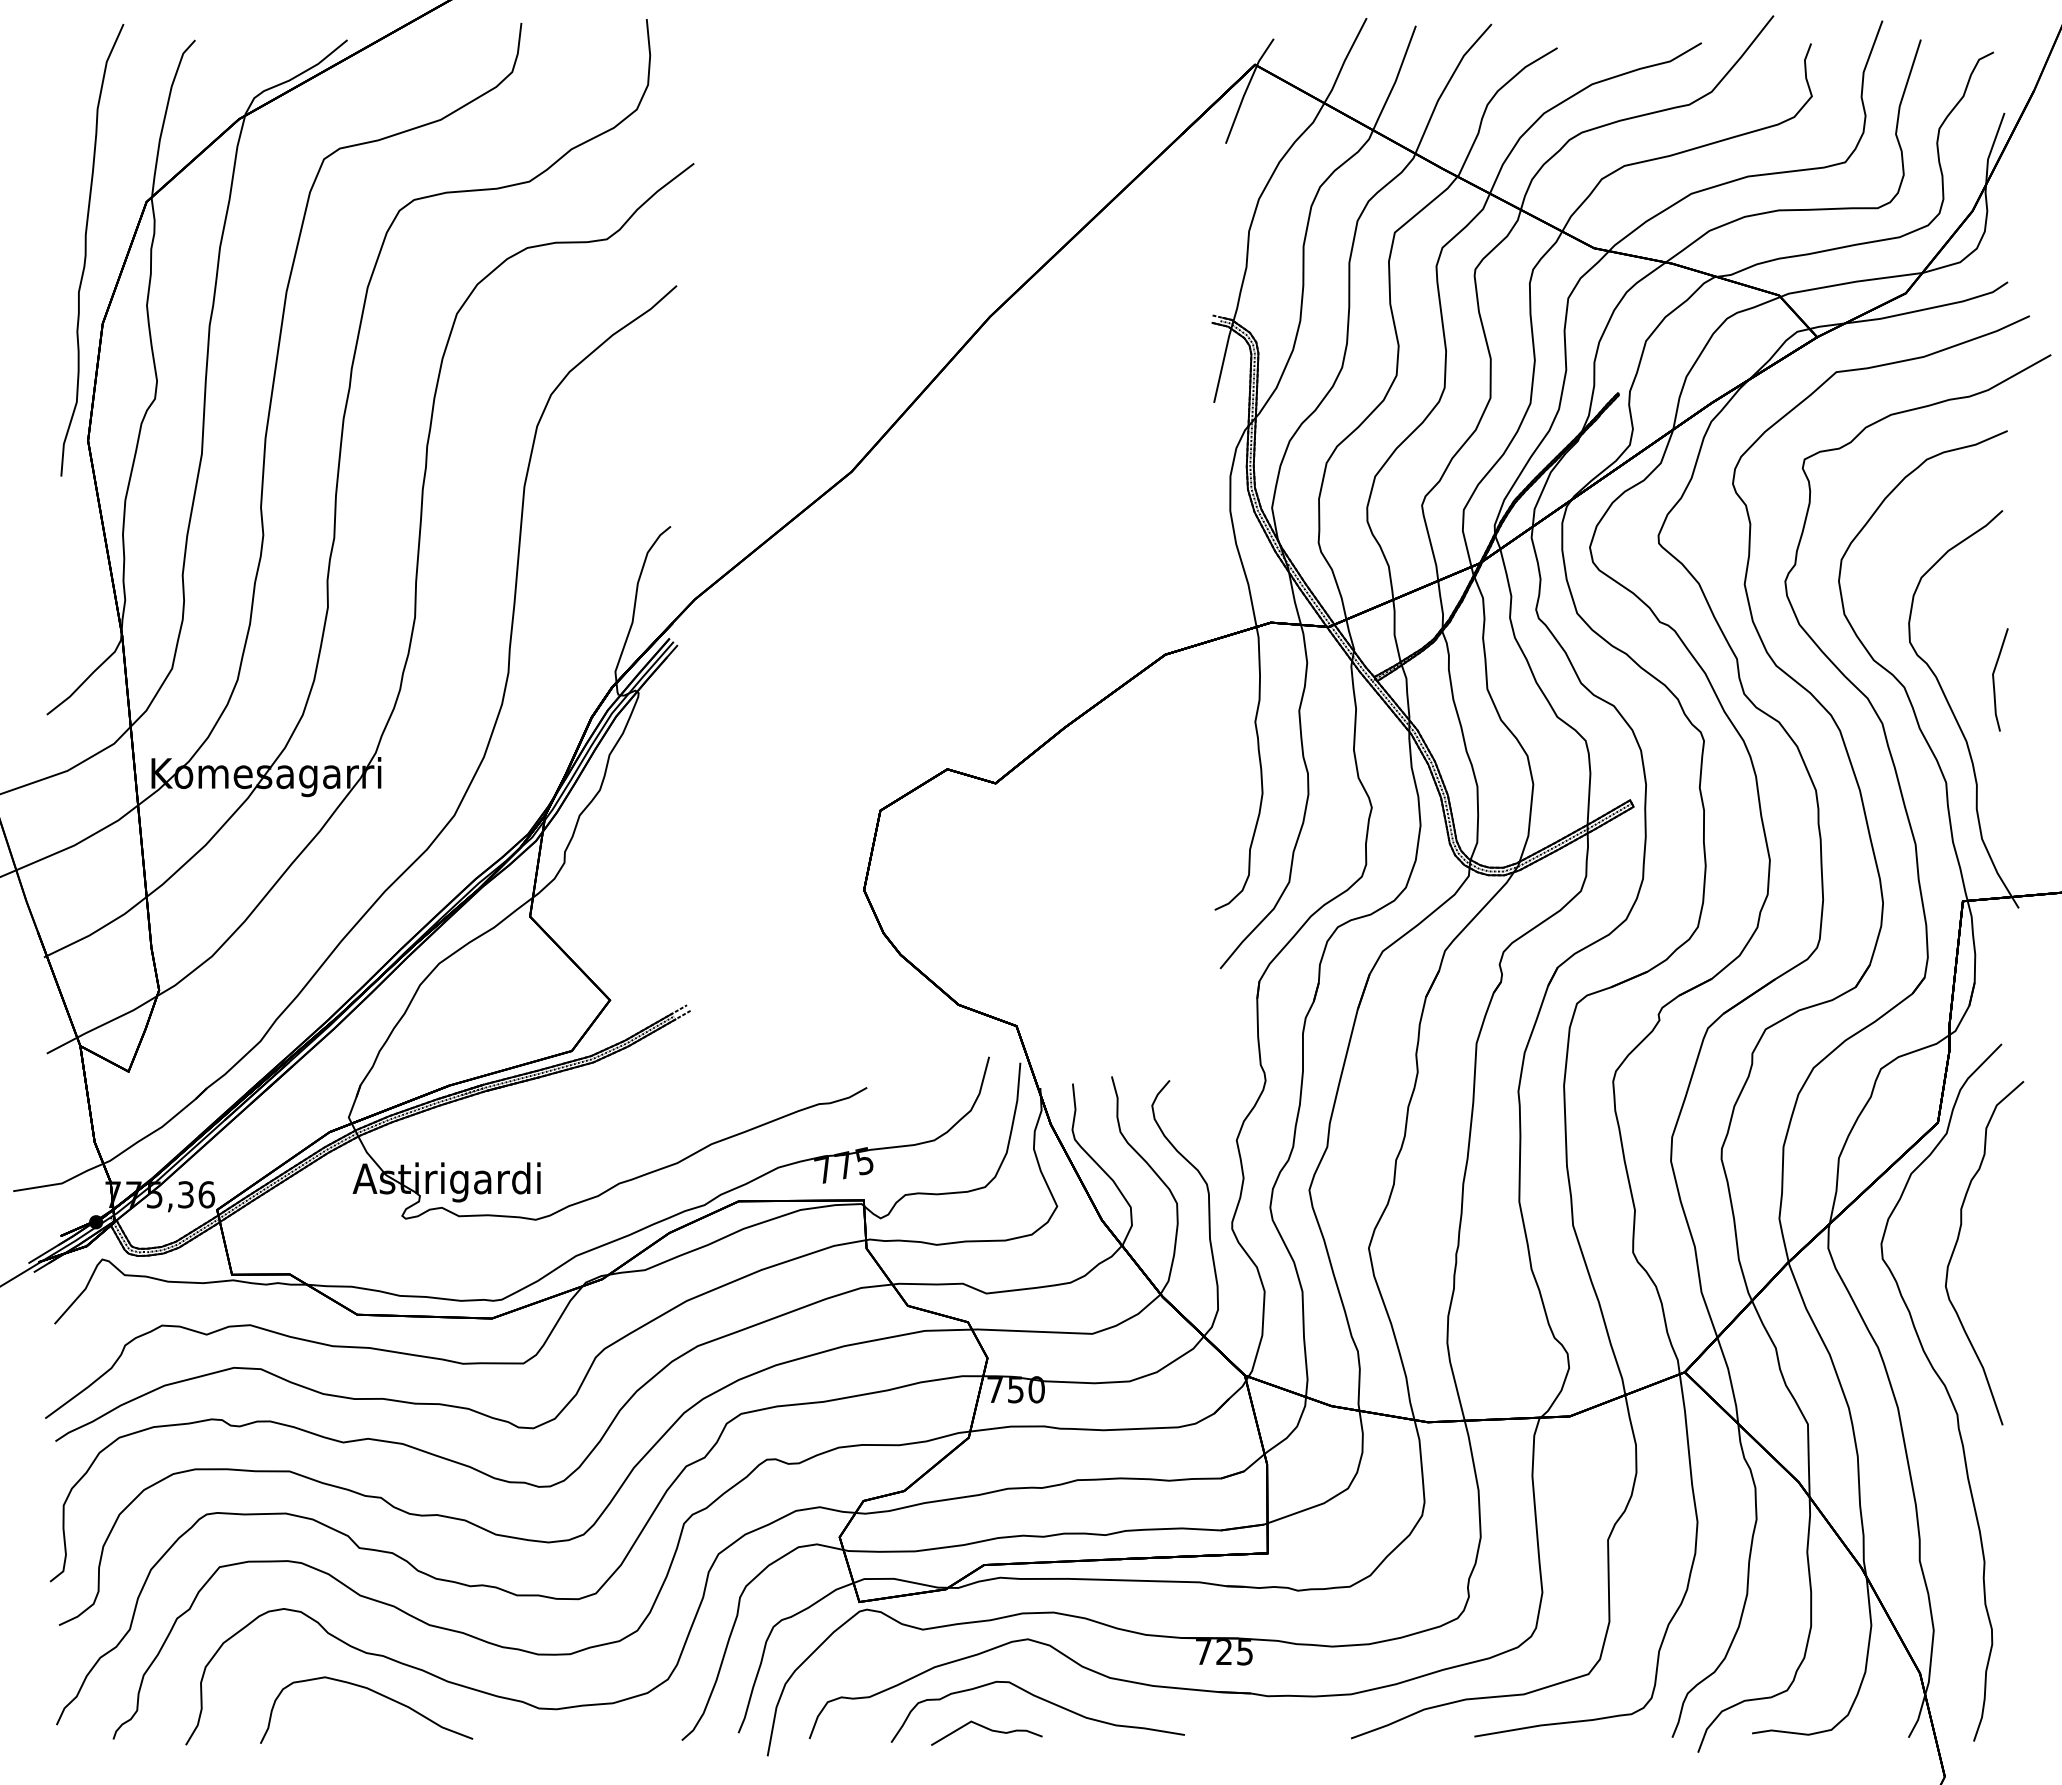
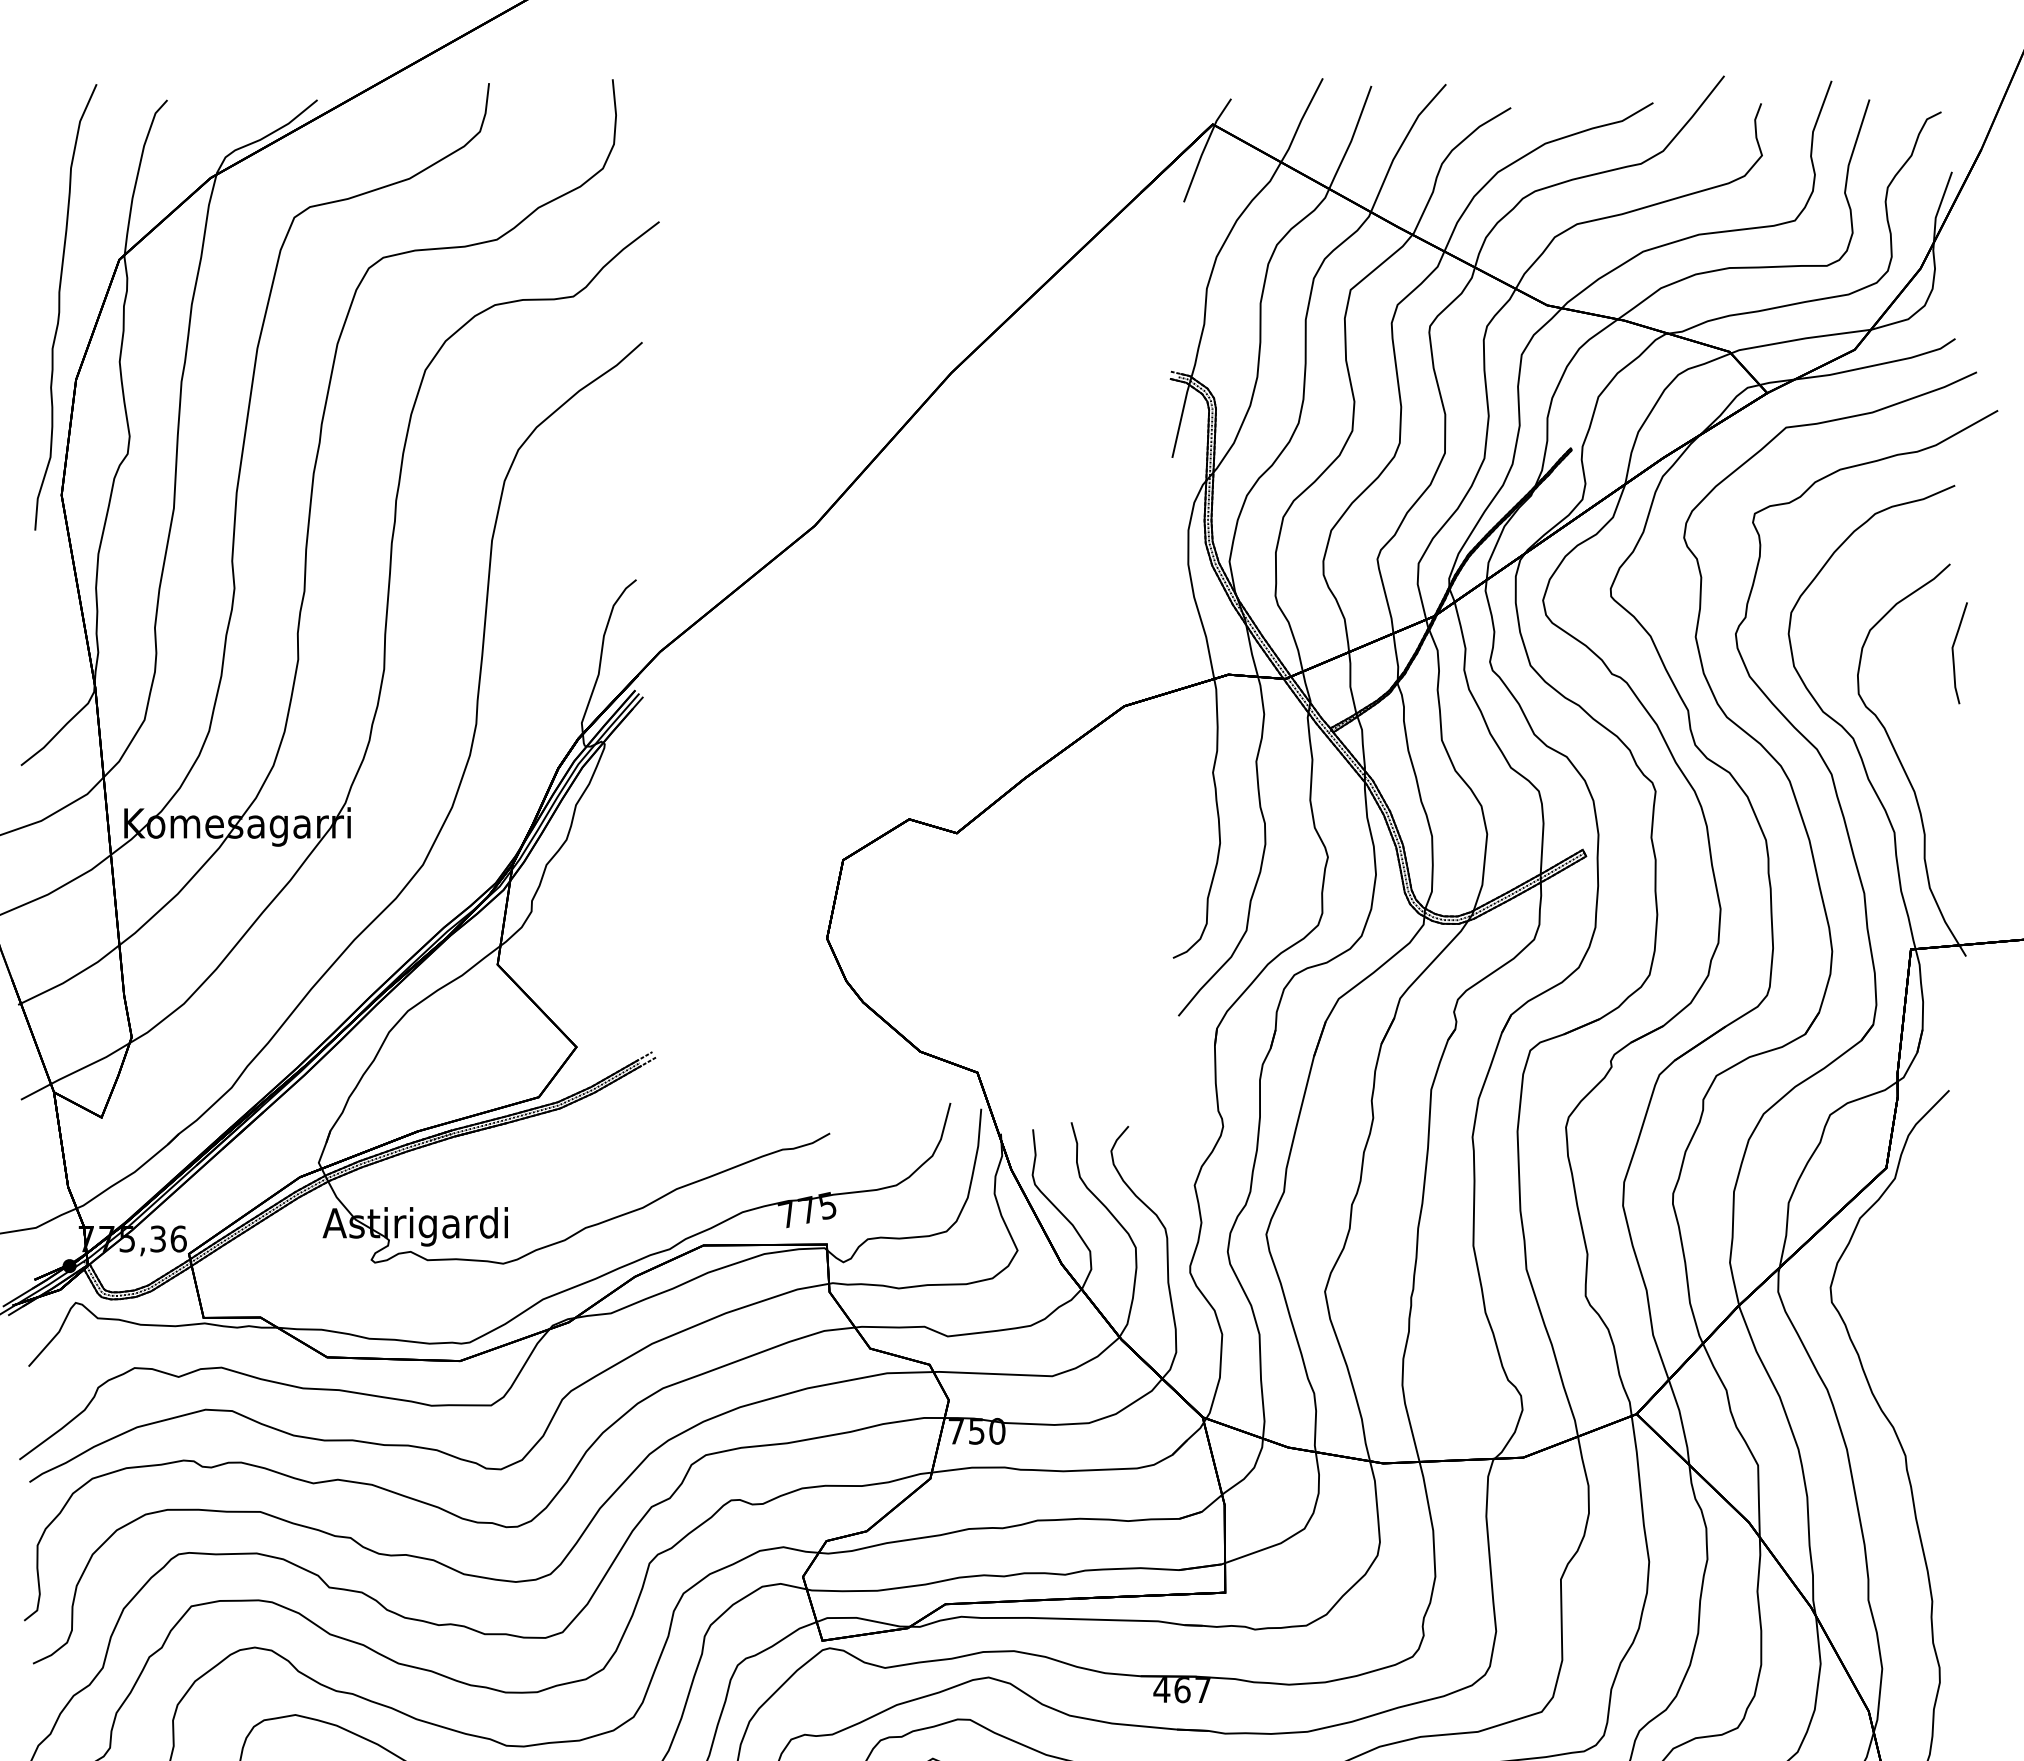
part: (2000, 679) -> (1959, 652), moved
part: (1957, 1243) -> (1905, 1287), removed
text: (1223, 1651) -> (1181, 1689), 725 -> 467

